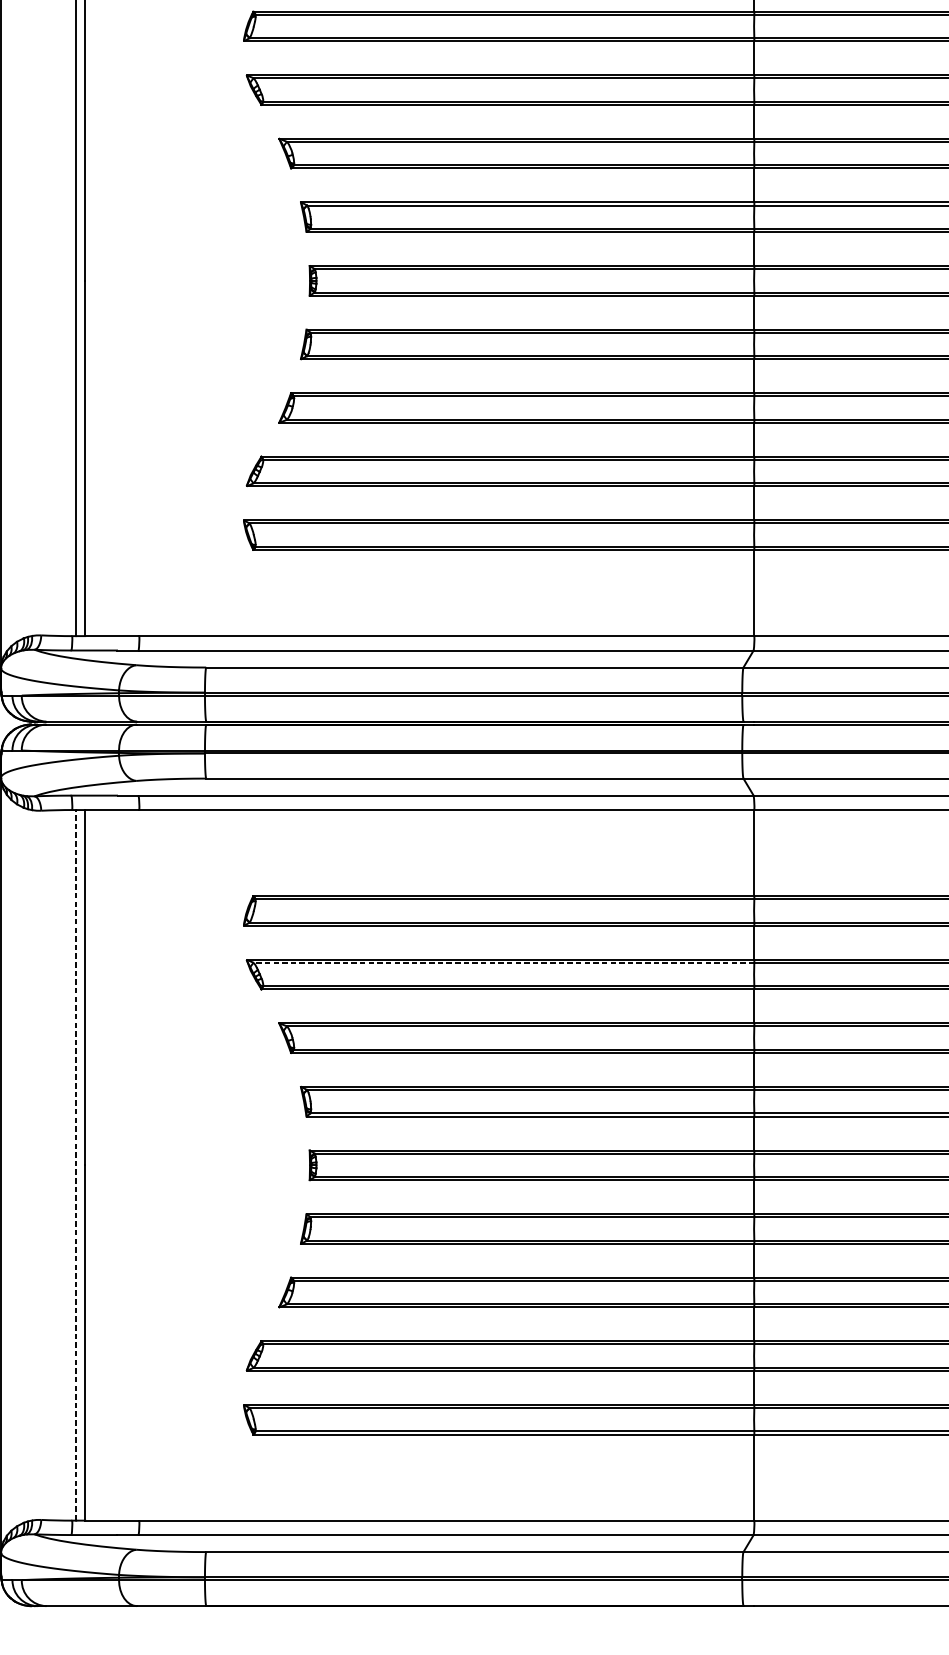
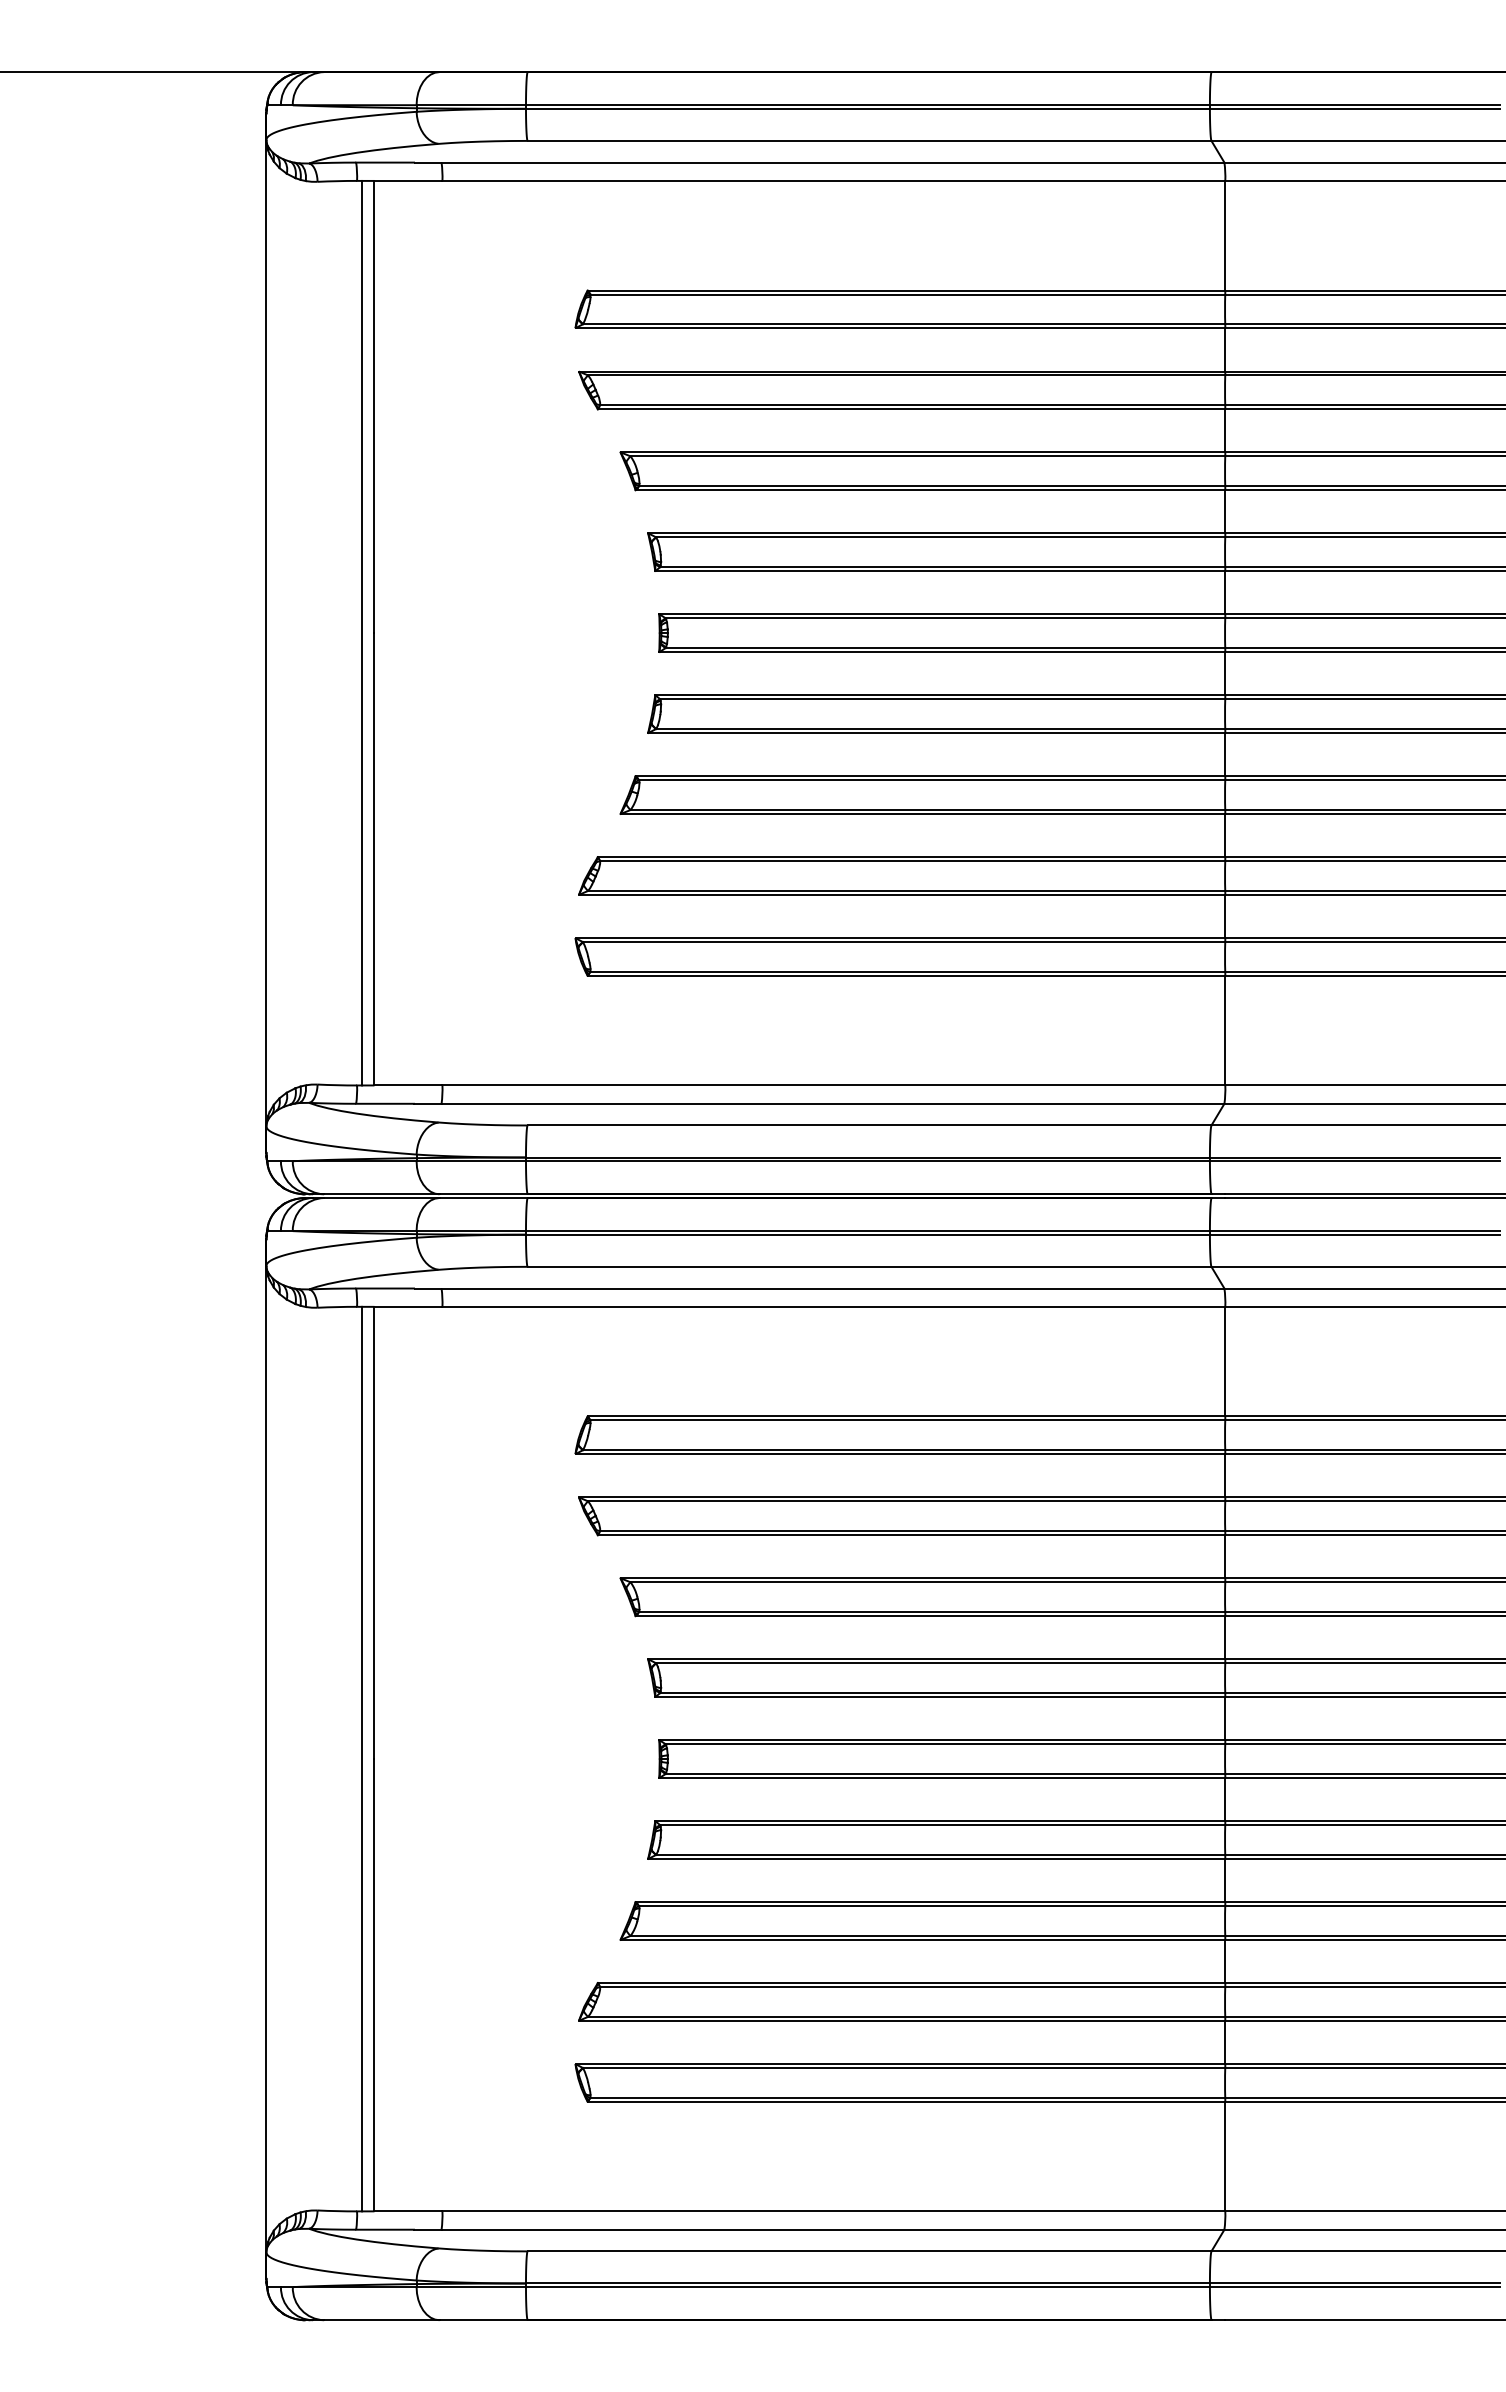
line: (503, 962) -> (906, 1501), dashed -> solid
line: (76, 1164) -> (362, 1758), dashed -> solid

